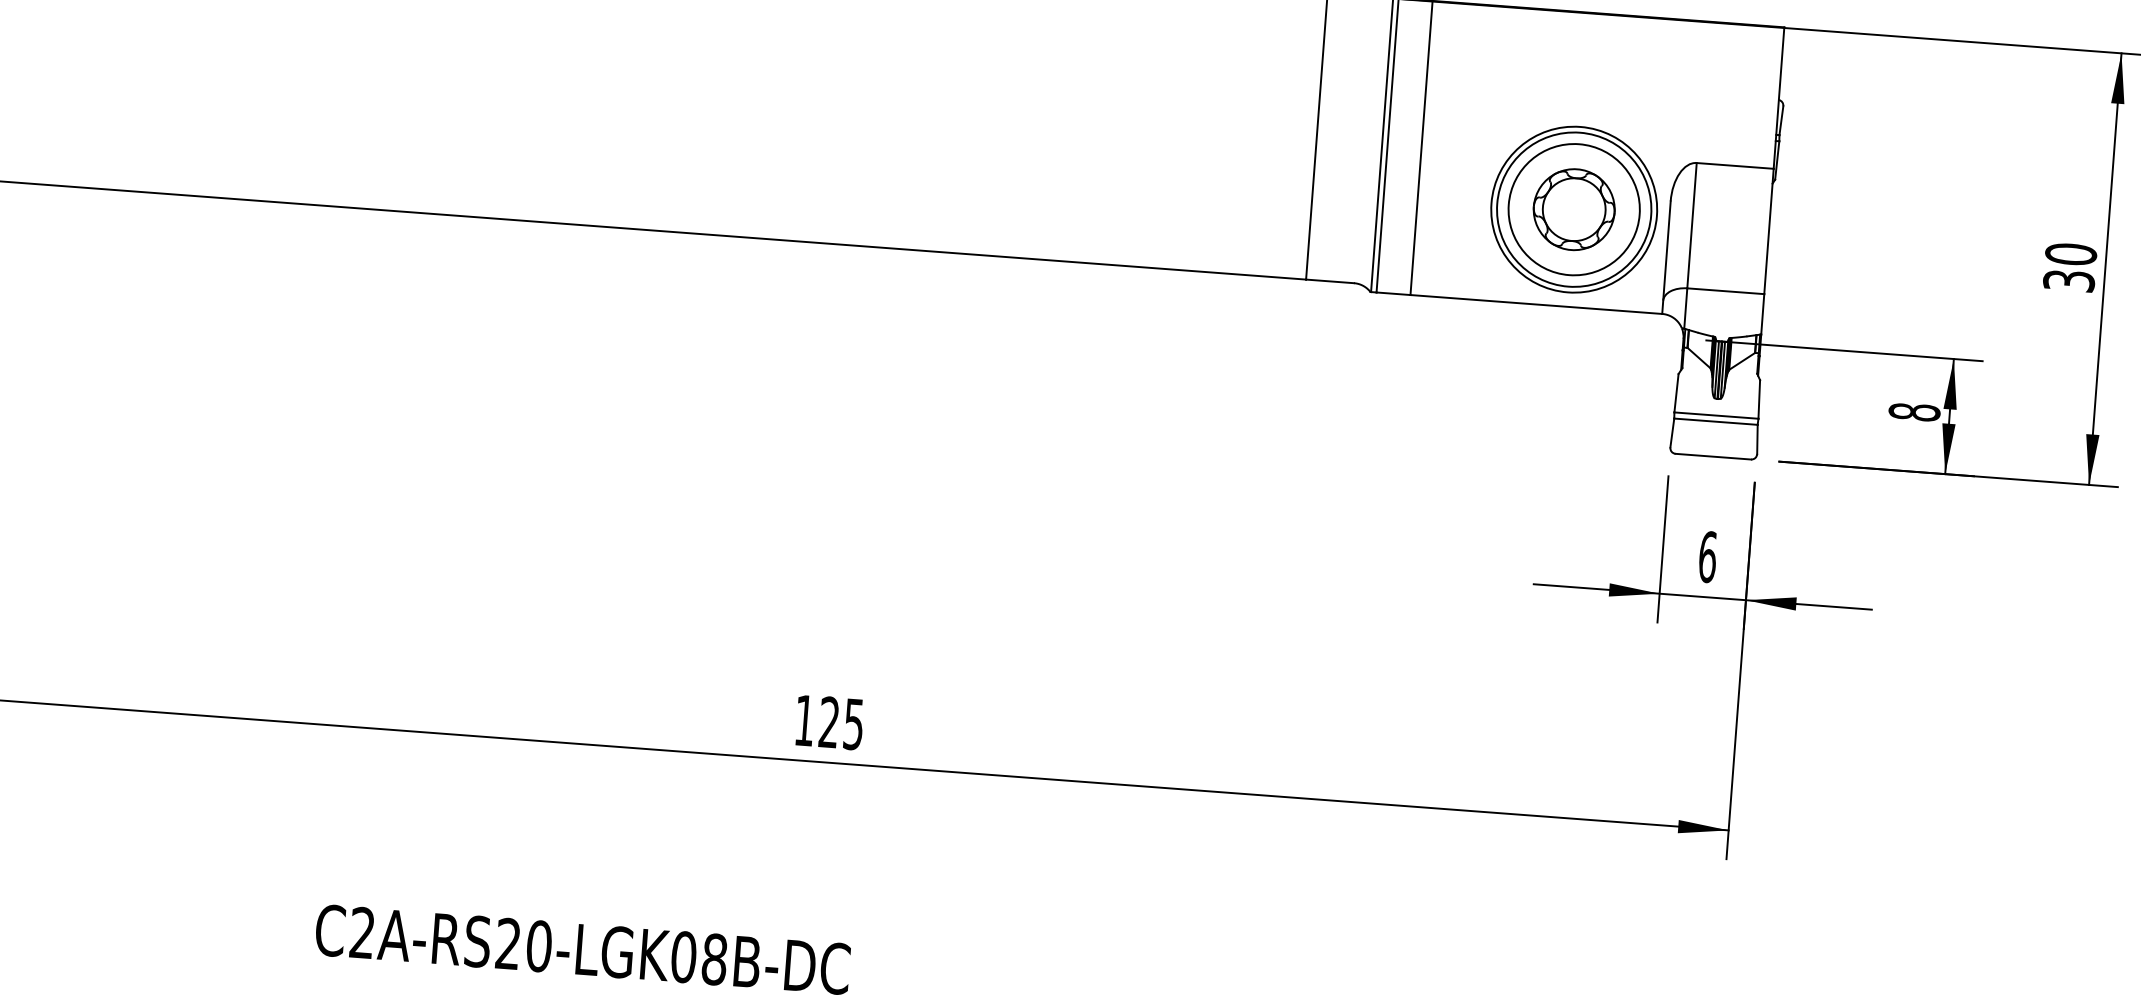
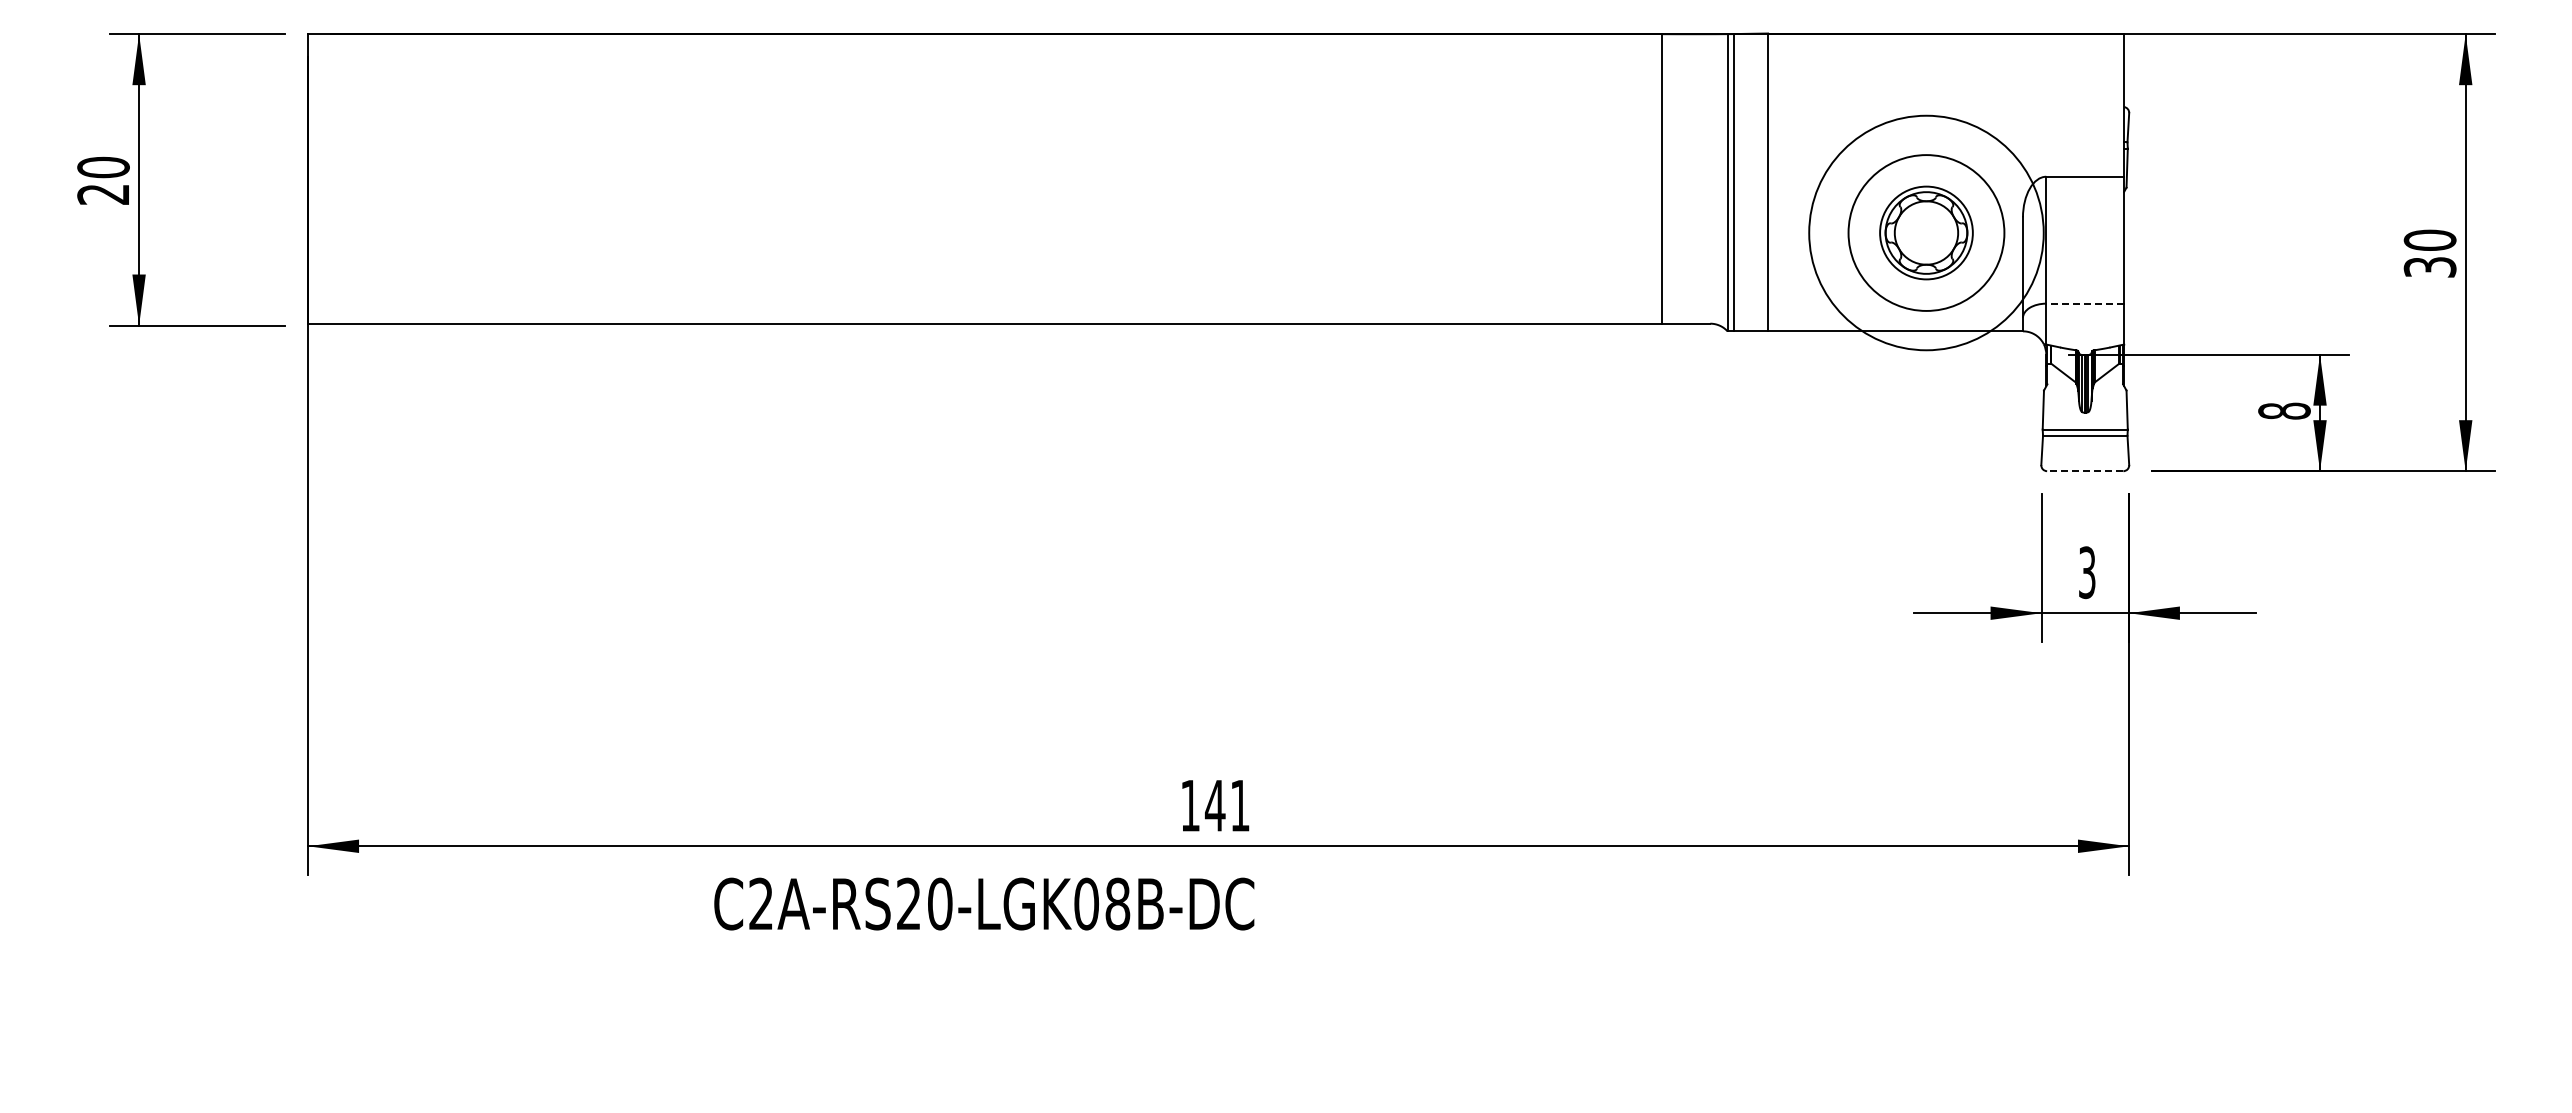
circle: (1574, 209) -> (1926, 232), size x0.7
circle: (1574, 209) -> (1926, 232), size x1.4
line: (1726, 291) -> (2085, 303), solid -> dashed
line: (1712, 456) -> (2084, 471), solid -> dashed
text: (1708, 556) -> (2087, 572), 6 -> 3
text: (840, 723) -> (1226, 805), 125 -> 141
text: (583, 949) -> (984, 903), moved

